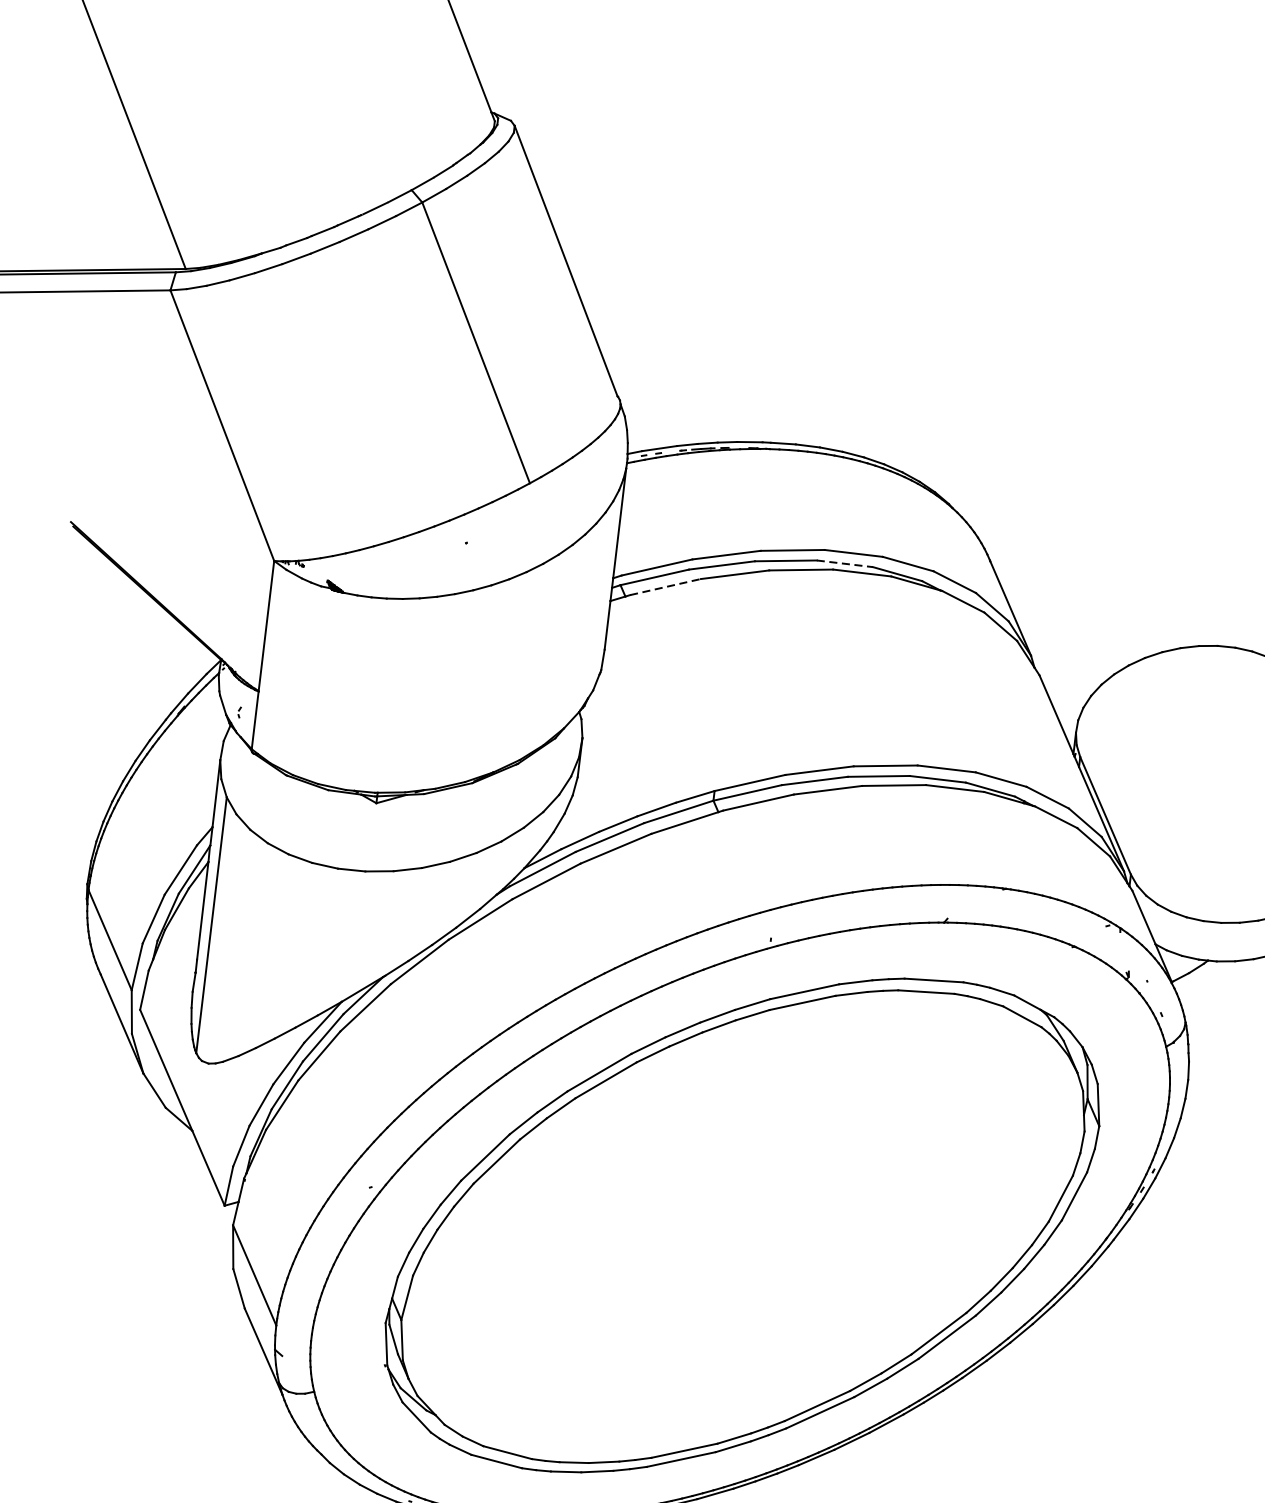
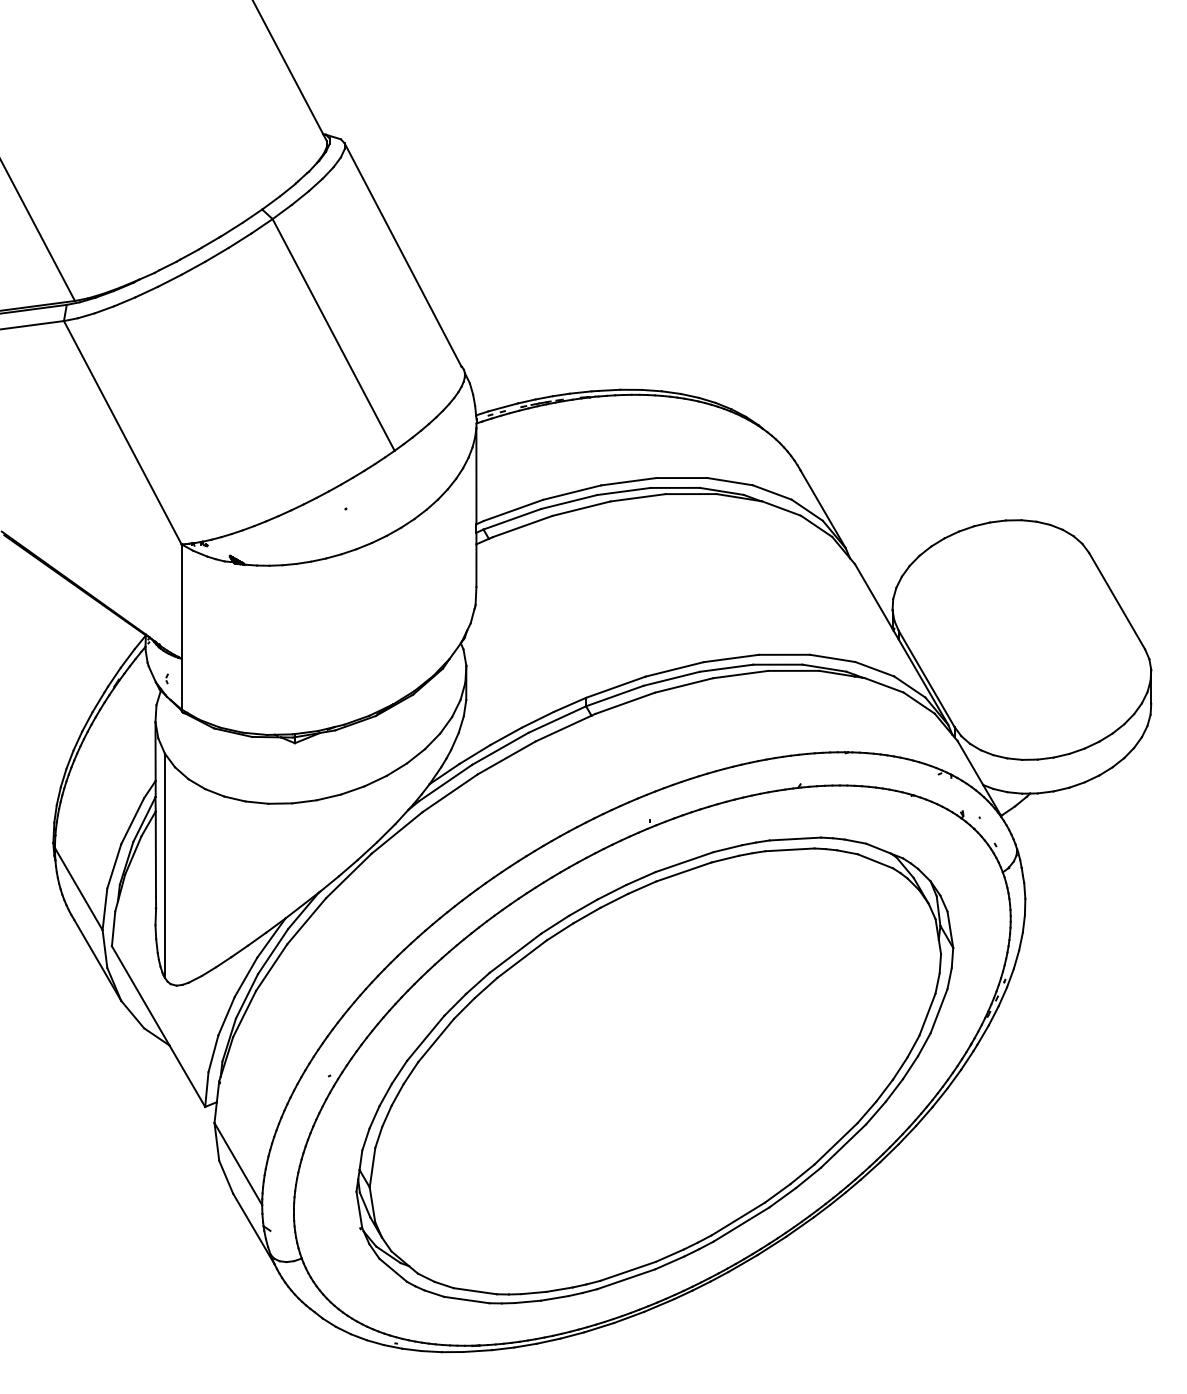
line: (845, 563) -> (675, 487), dashed -> solid
line: (665, 587) -> (522, 526), dashed -> solid

